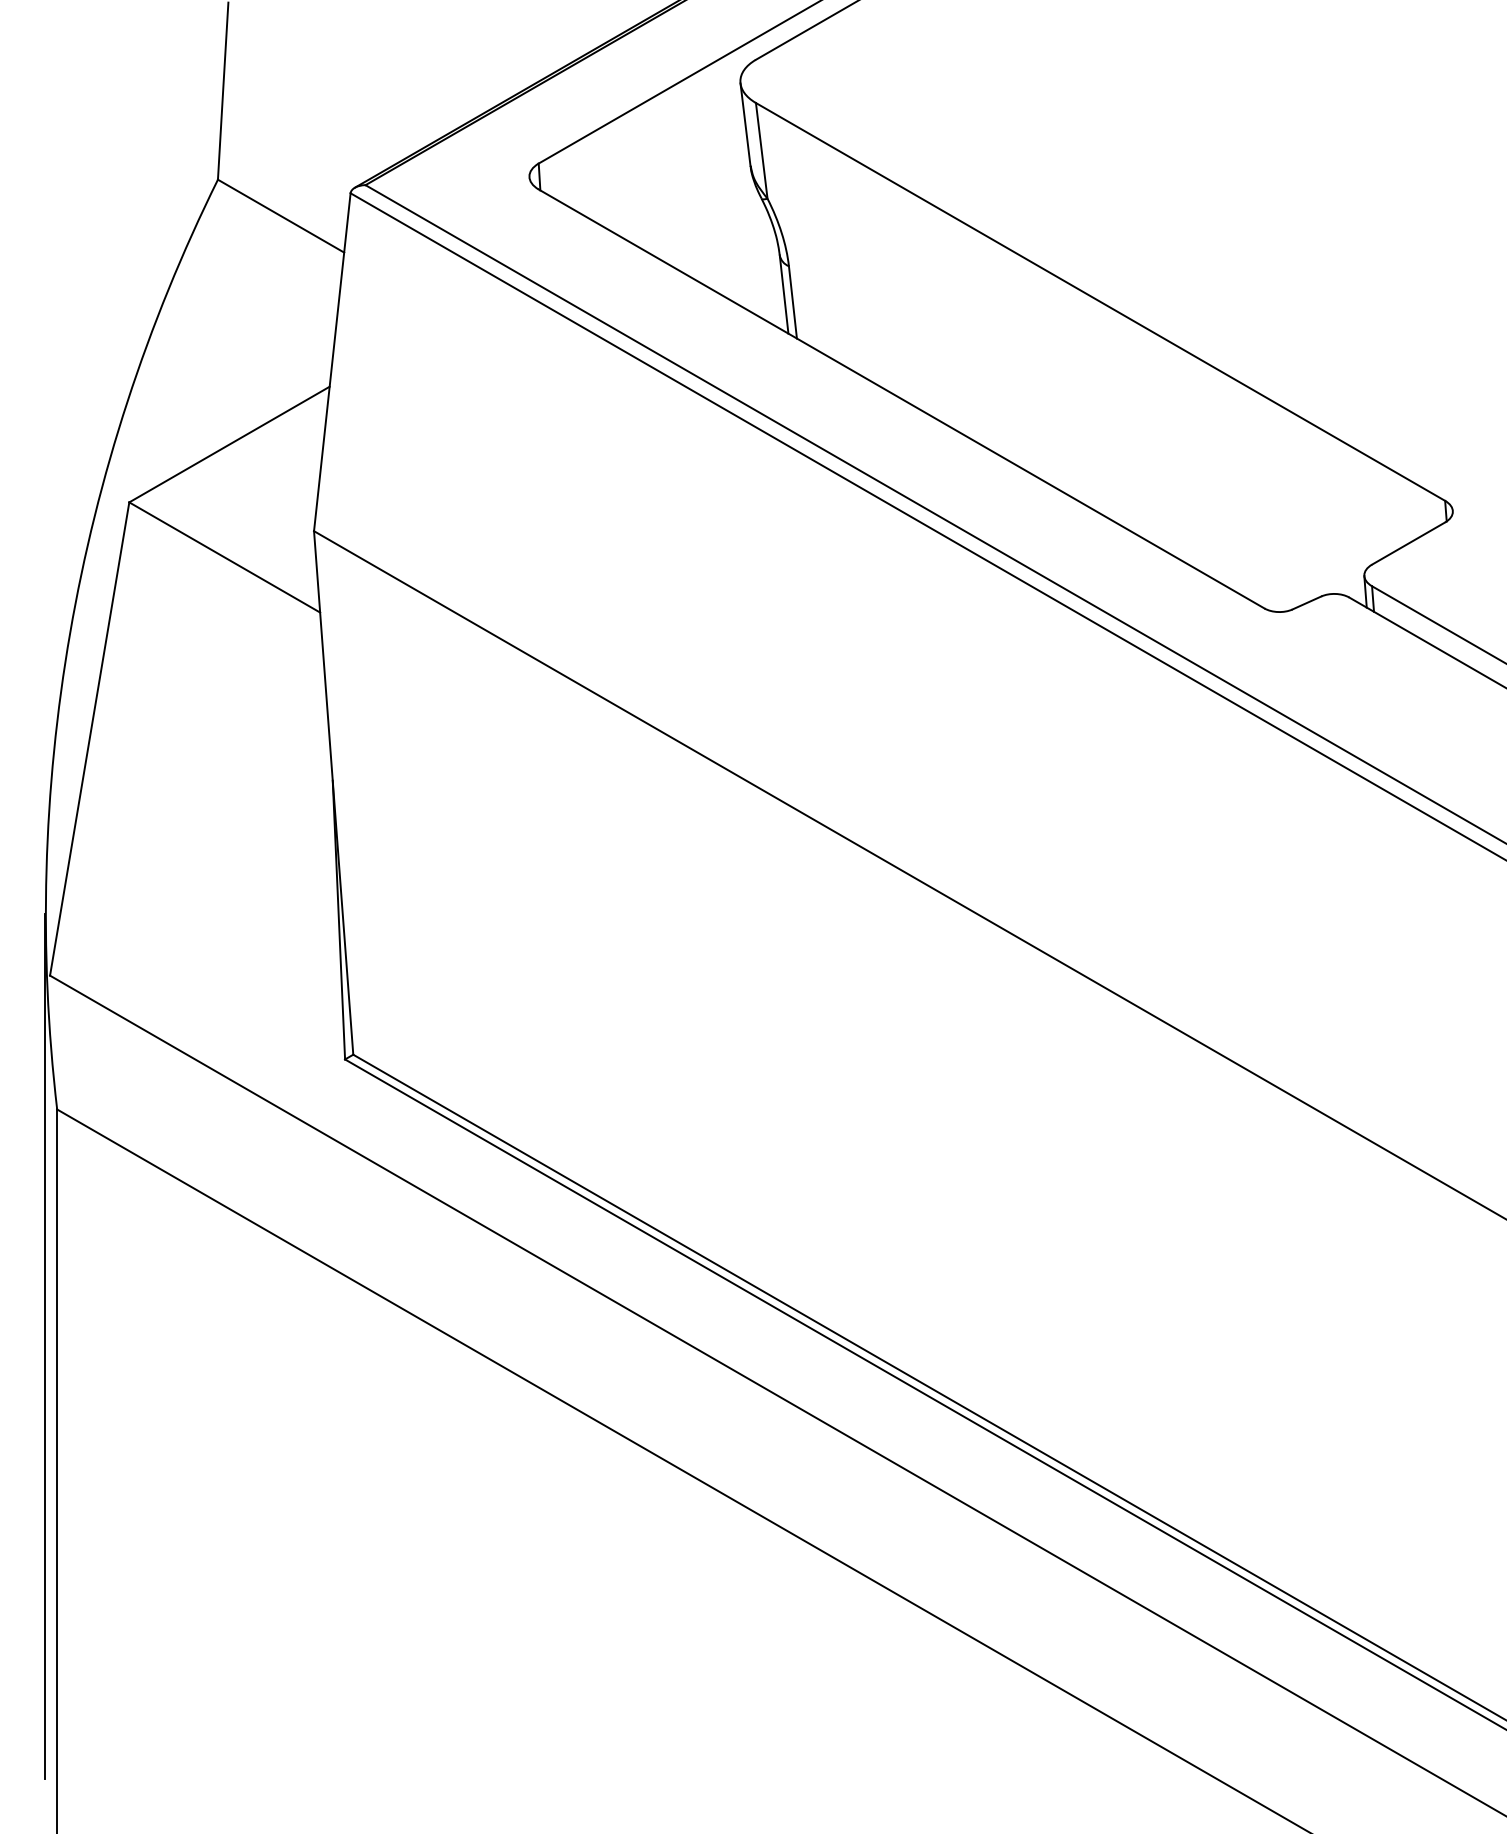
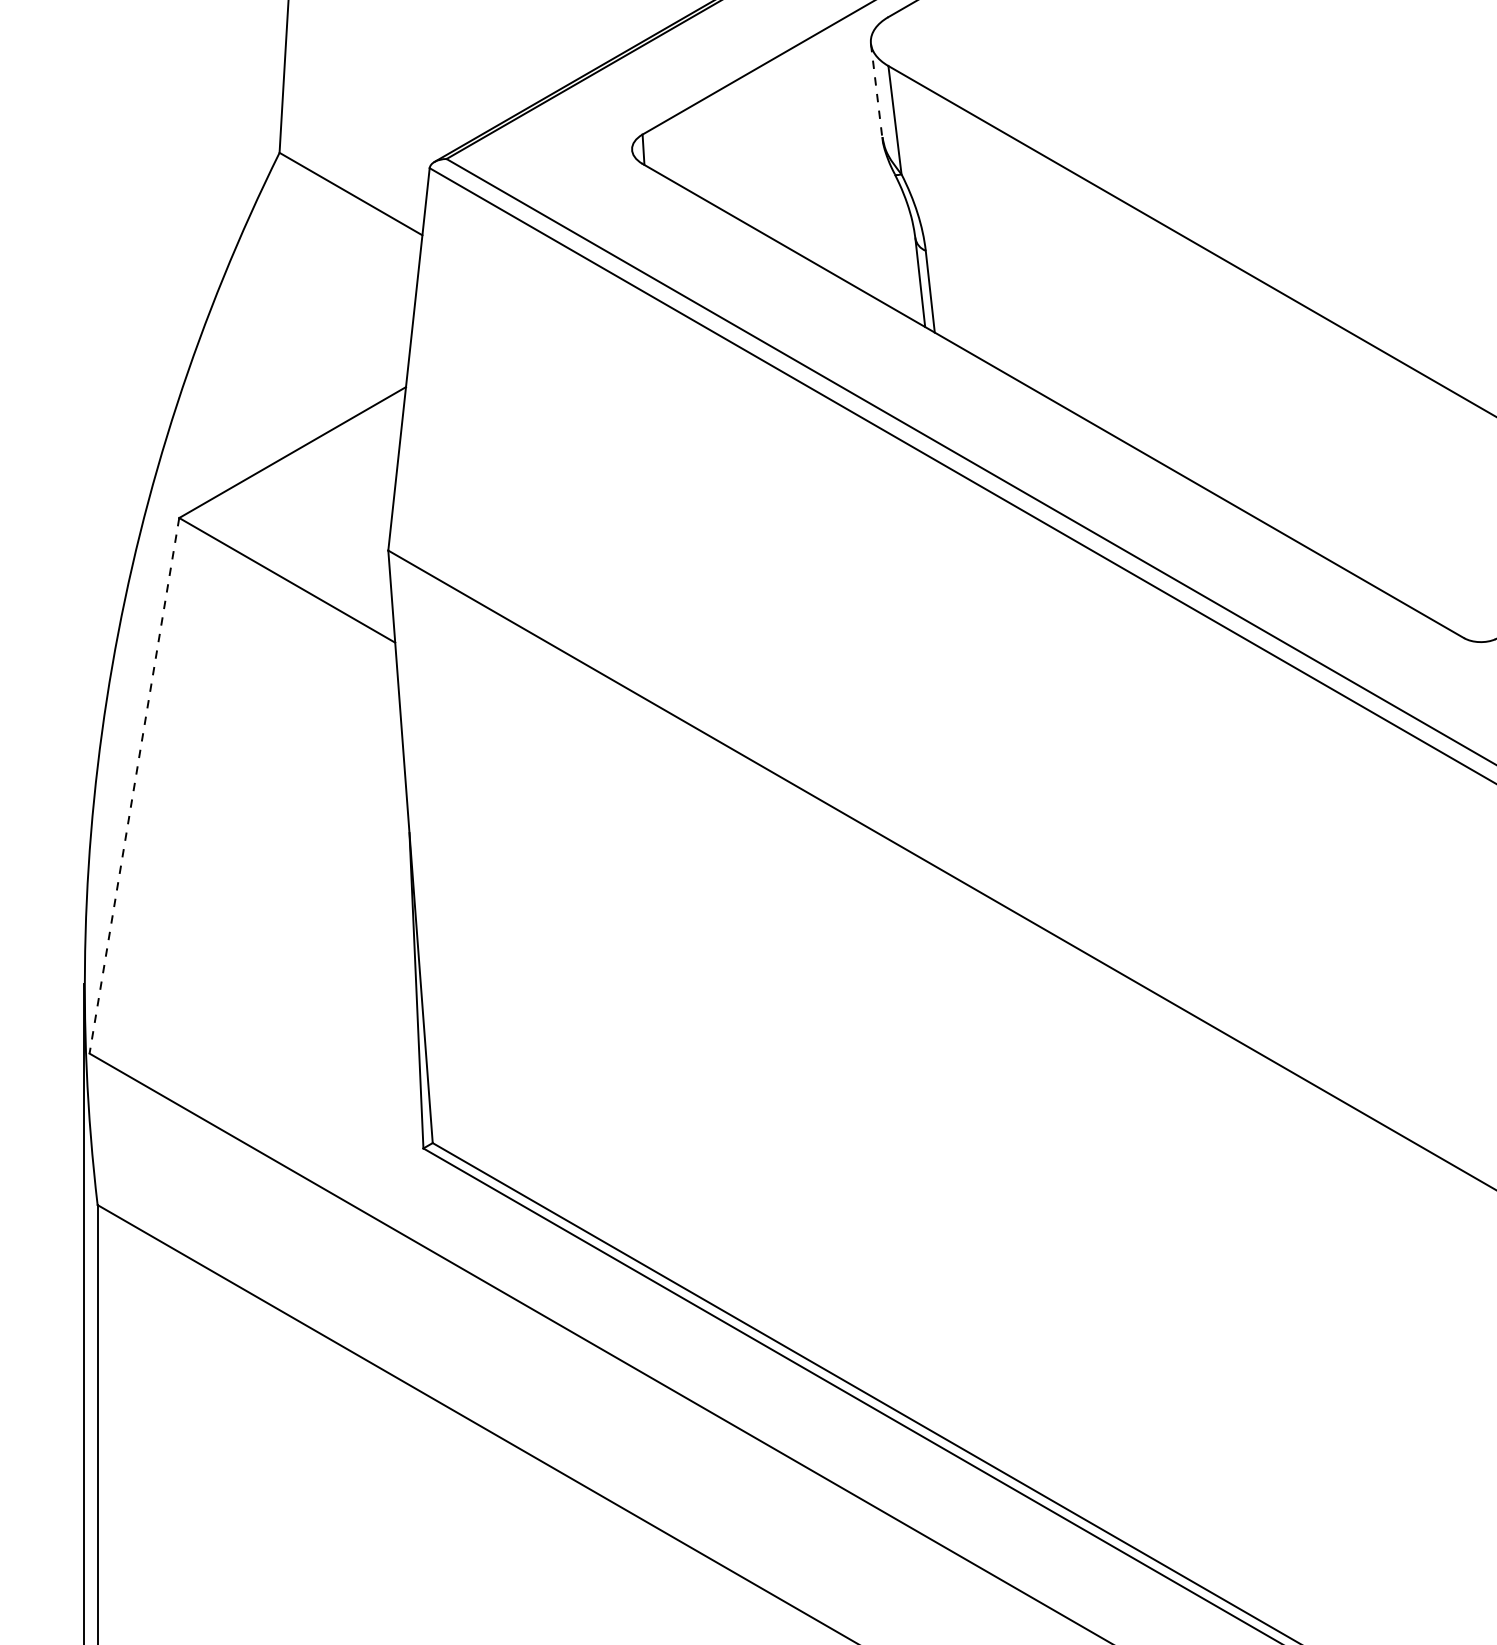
line: (745, 125) -> (876, 91), solid -> dashed
line: (89, 739) -> (134, 786), solid -> dashed

